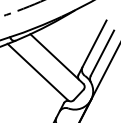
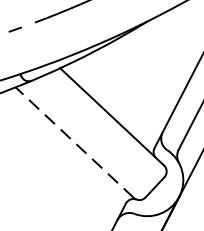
line: (37, 71) -> (74, 141), solid -> dashed

